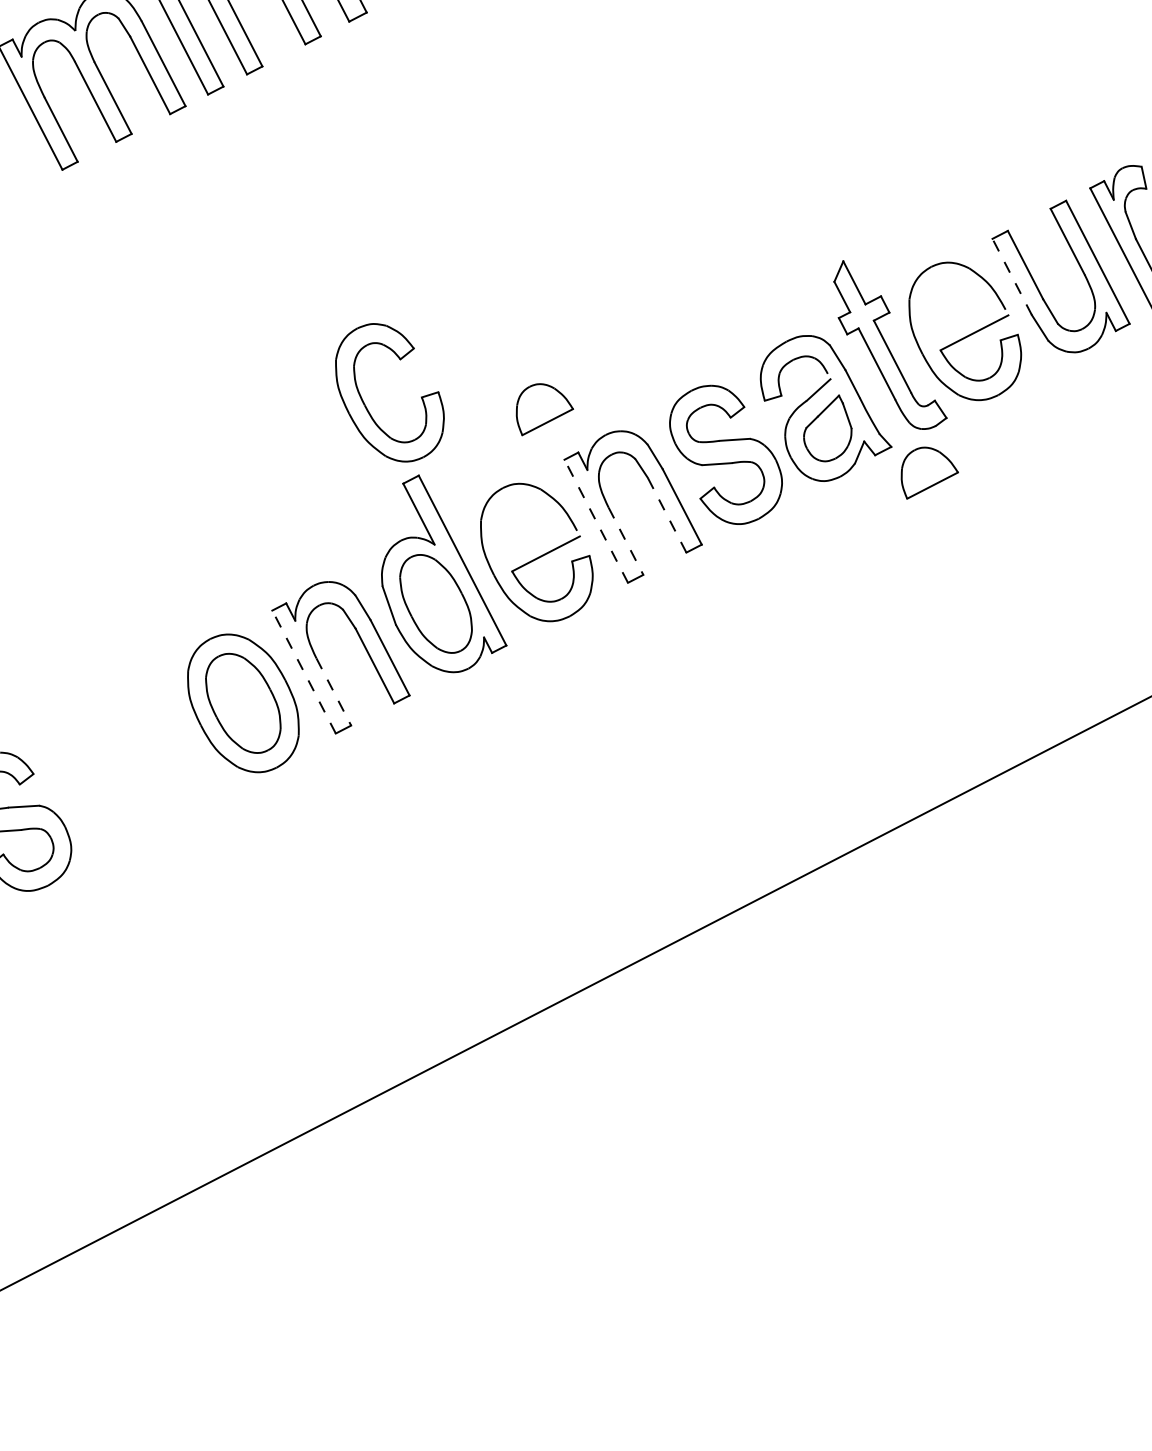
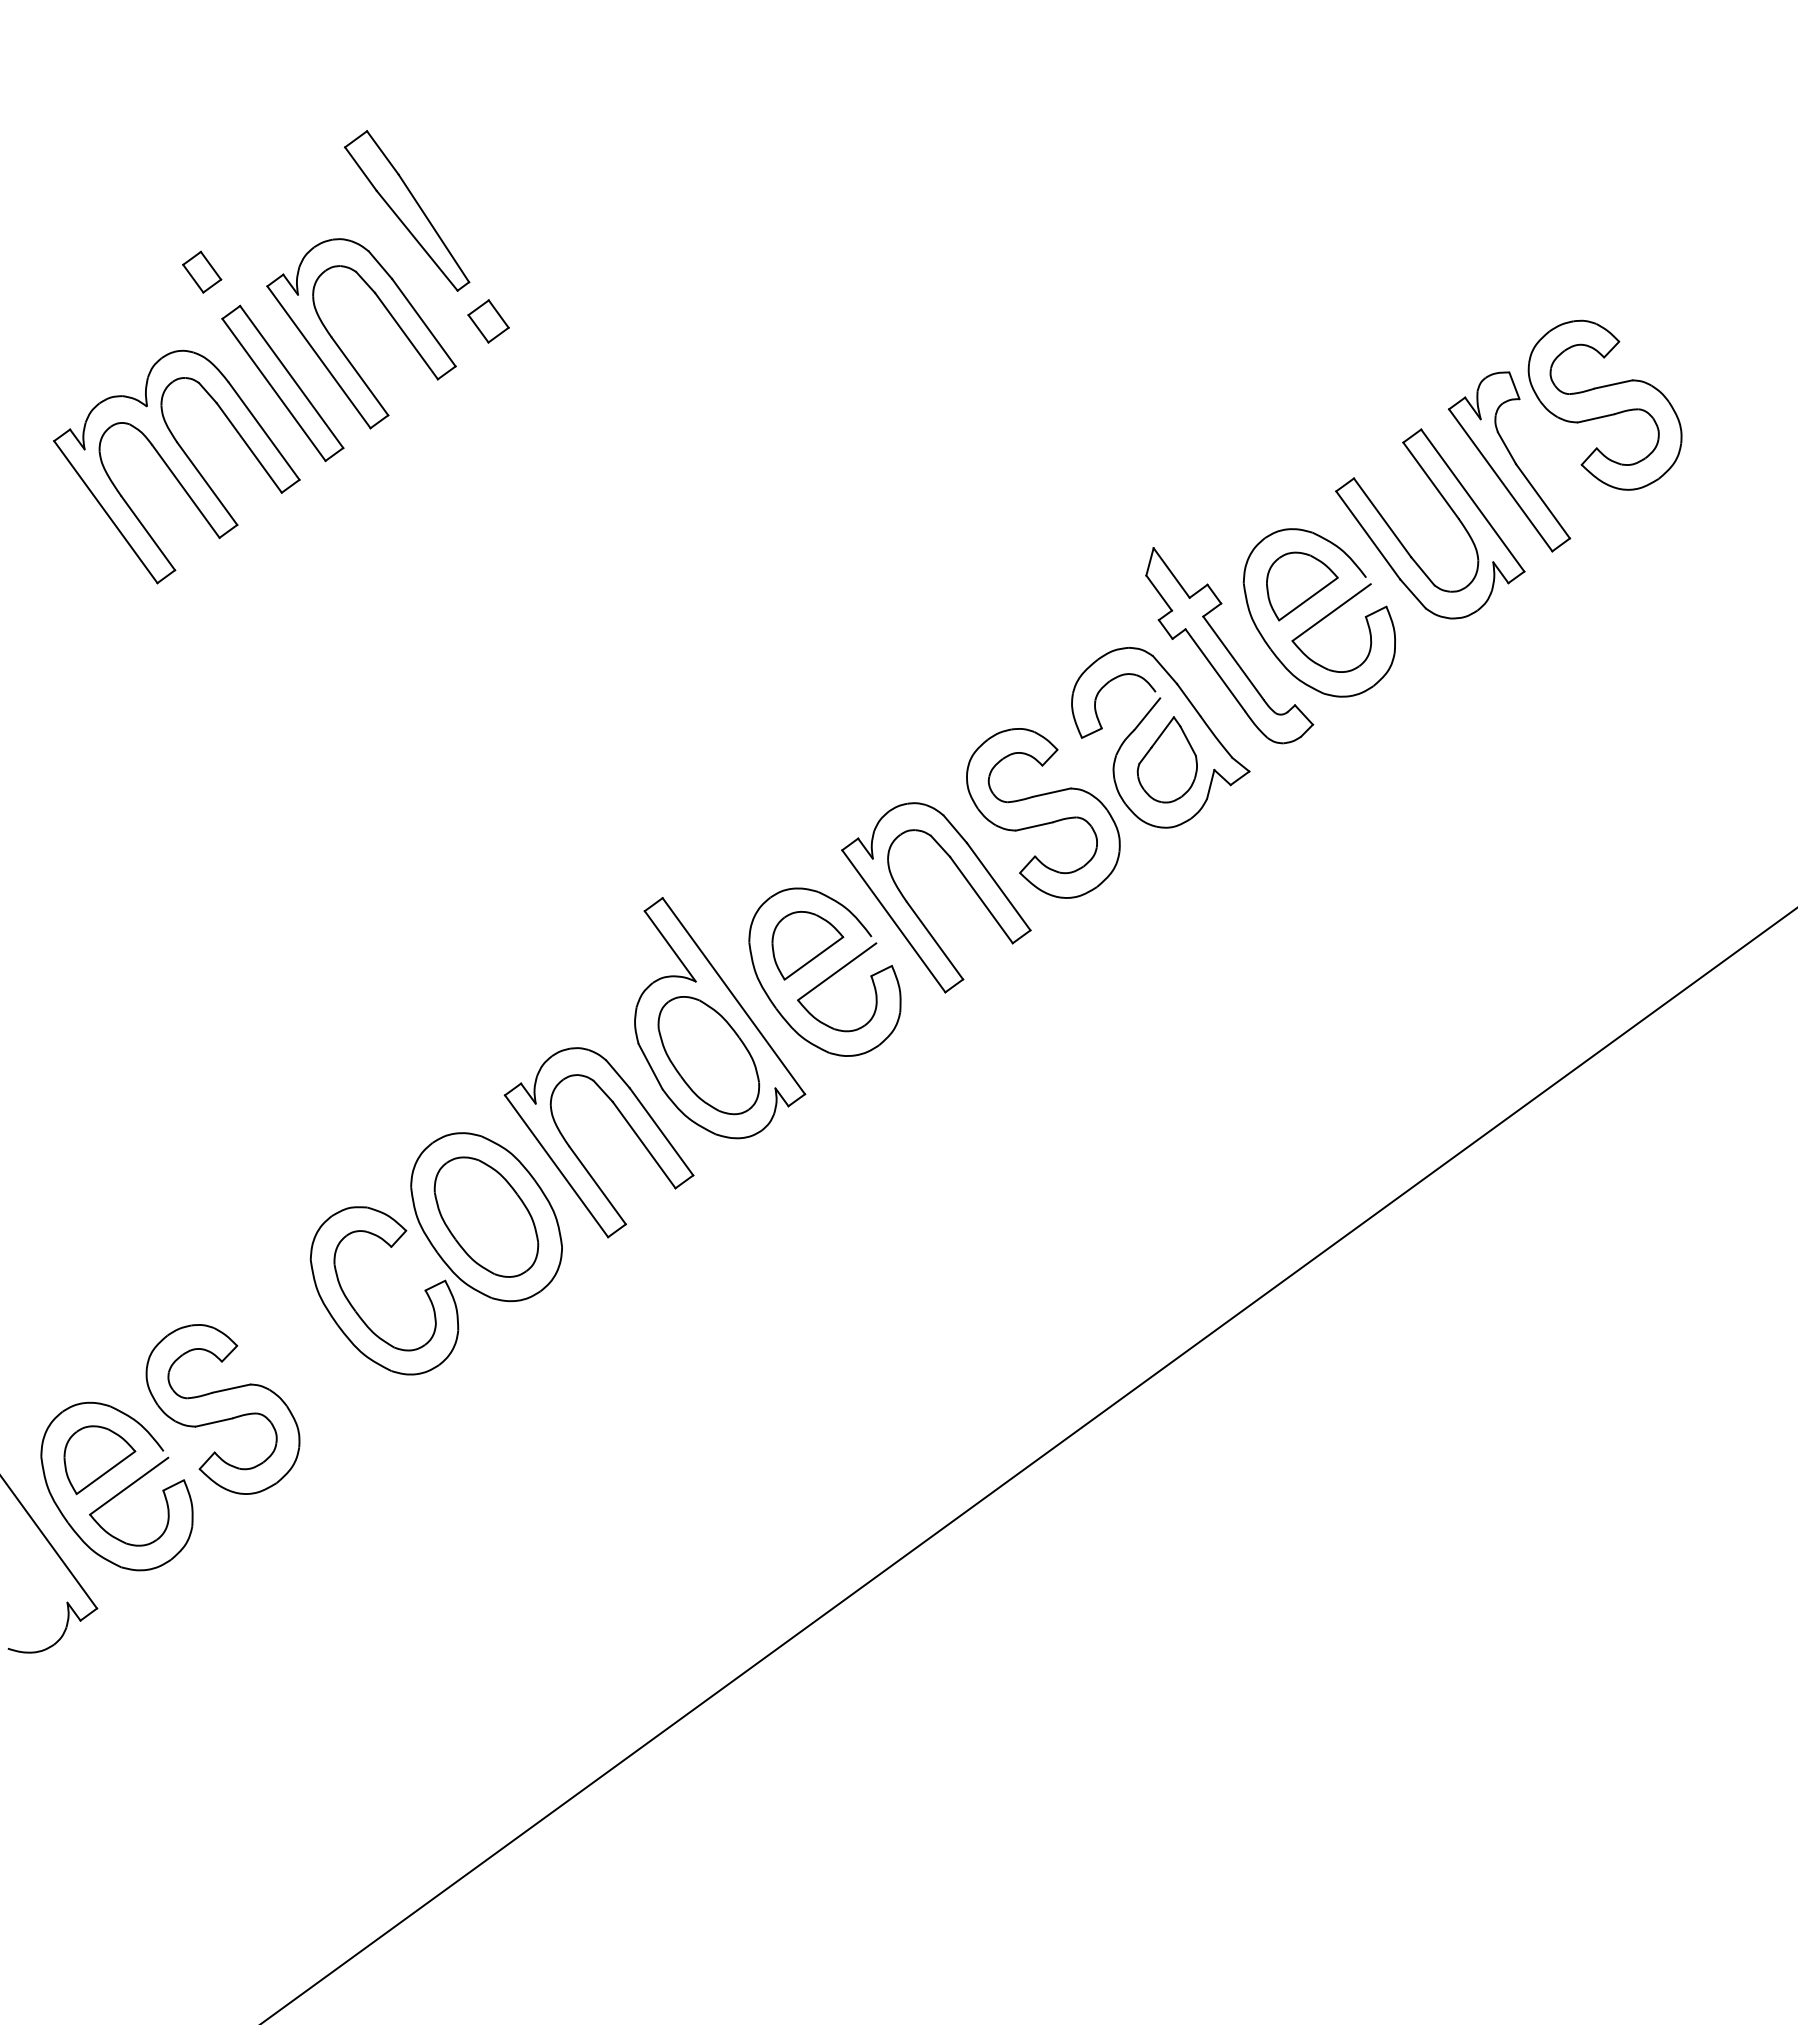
line: (1011, 276) -> (1367, 534), dashed -> solid
part: (365, 404) -> (356, 1310), moved
part: (544, 411) -> (807, 945), moved
part: (929, 475) -> (1302, 586), moved
line: (667, 514) -> (981, 899), dashed -> solid
line: (595, 521) -> (893, 921), dashed -> solid
line: (625, 541) -> (934, 940), dashed -> solid
line: (303, 672) -> (556, 1166), dashed -> solid
line: (333, 691) -> (597, 1185), dashed -> solid

